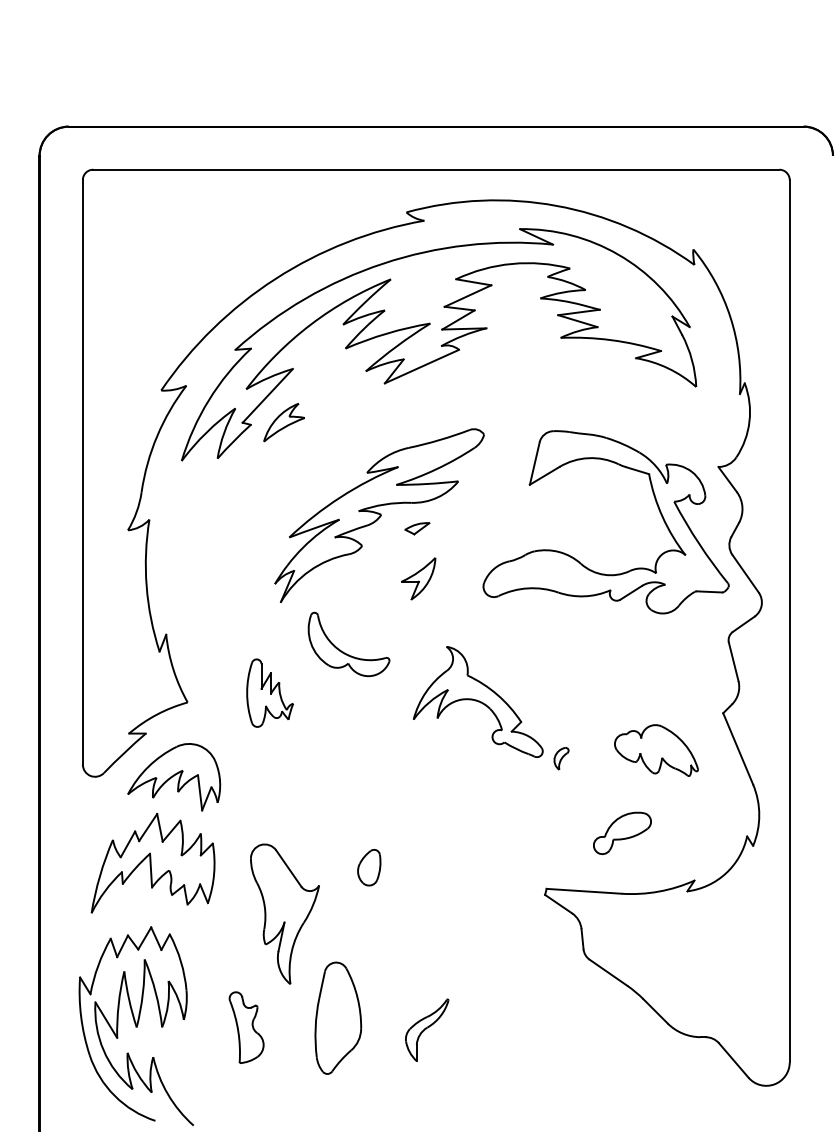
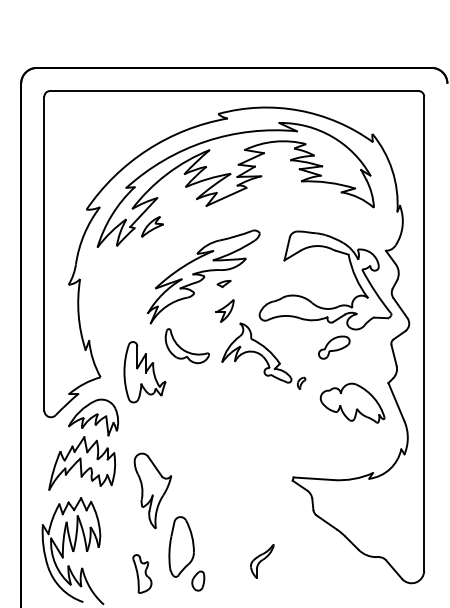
part: (269, 693) -> (144, 372), size x1.67
part: (490, 706) -> (263, 355), moved
part: (656, 749) -> (352, 402), size x1.43
part: (622, 833) -> (334, 347), moved
part: (369, 866) -> (198, 580), moved
part: (246, 1026) -> (142, 573), moved
part: (427, 1030) -> (262, 561), moved

